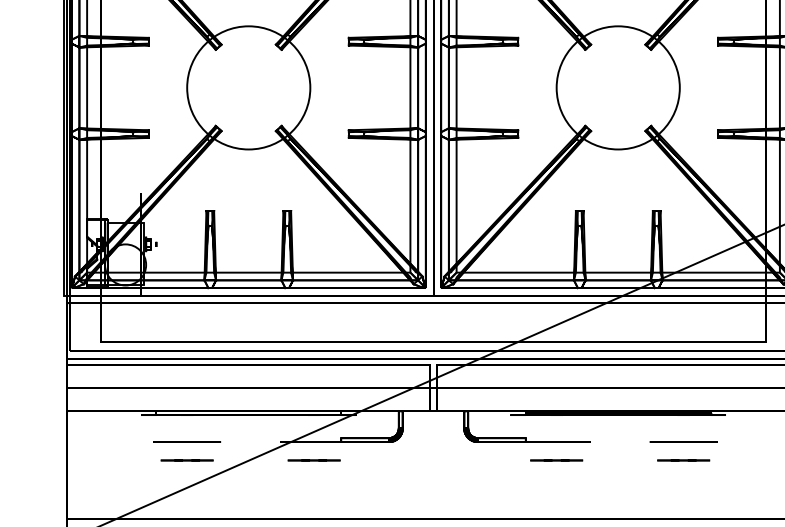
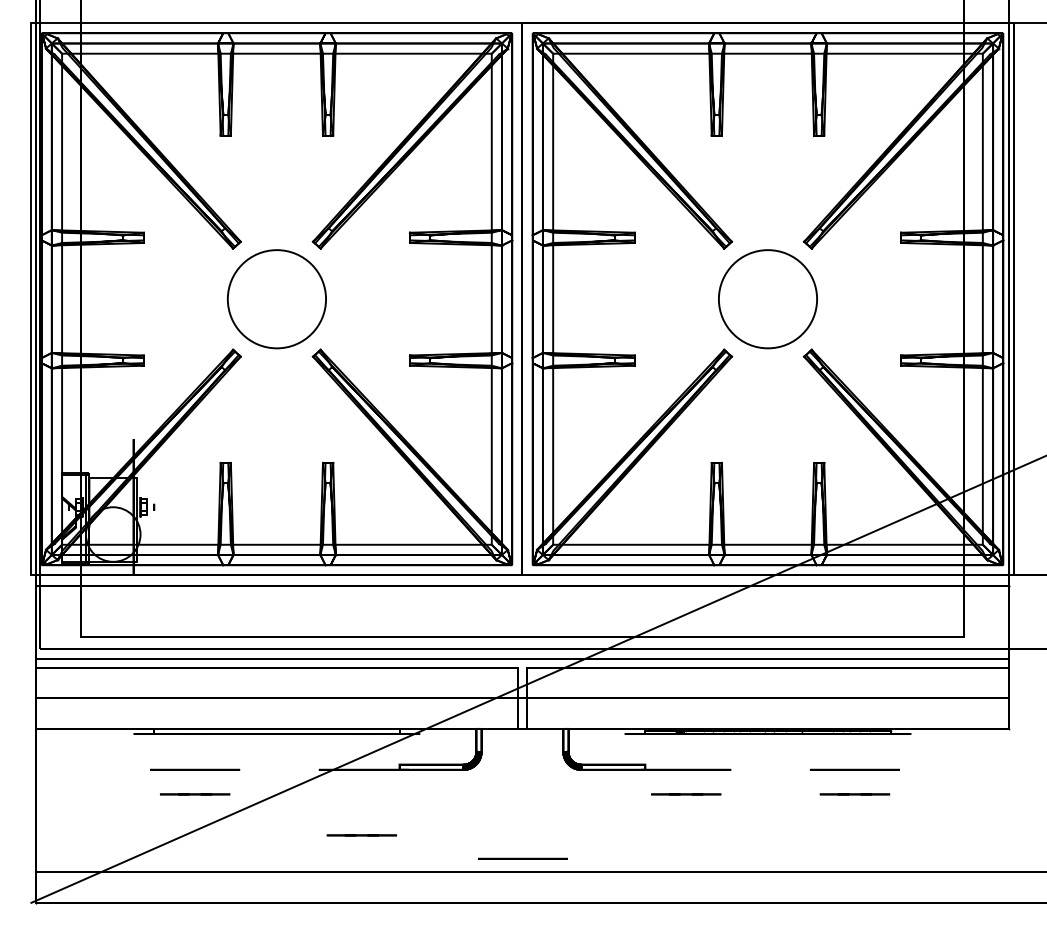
circle: (248, 88) -> (276, 299), size x0.6
circle: (617, 88) -> (767, 299), size x0.6
line: (313, 460) -> (361, 835), moved
circle: (433, 508) -> (522, 858), added

